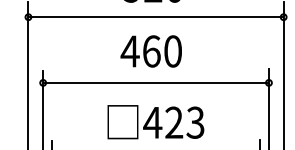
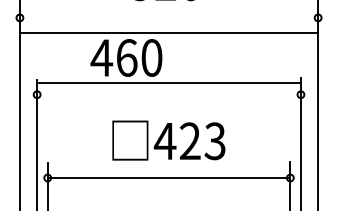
line: (156, 16) -> (169, 32), moved
text: (151, 51) -> (126, 57), moved
line: (155, 82) -> (168, 82), moved

